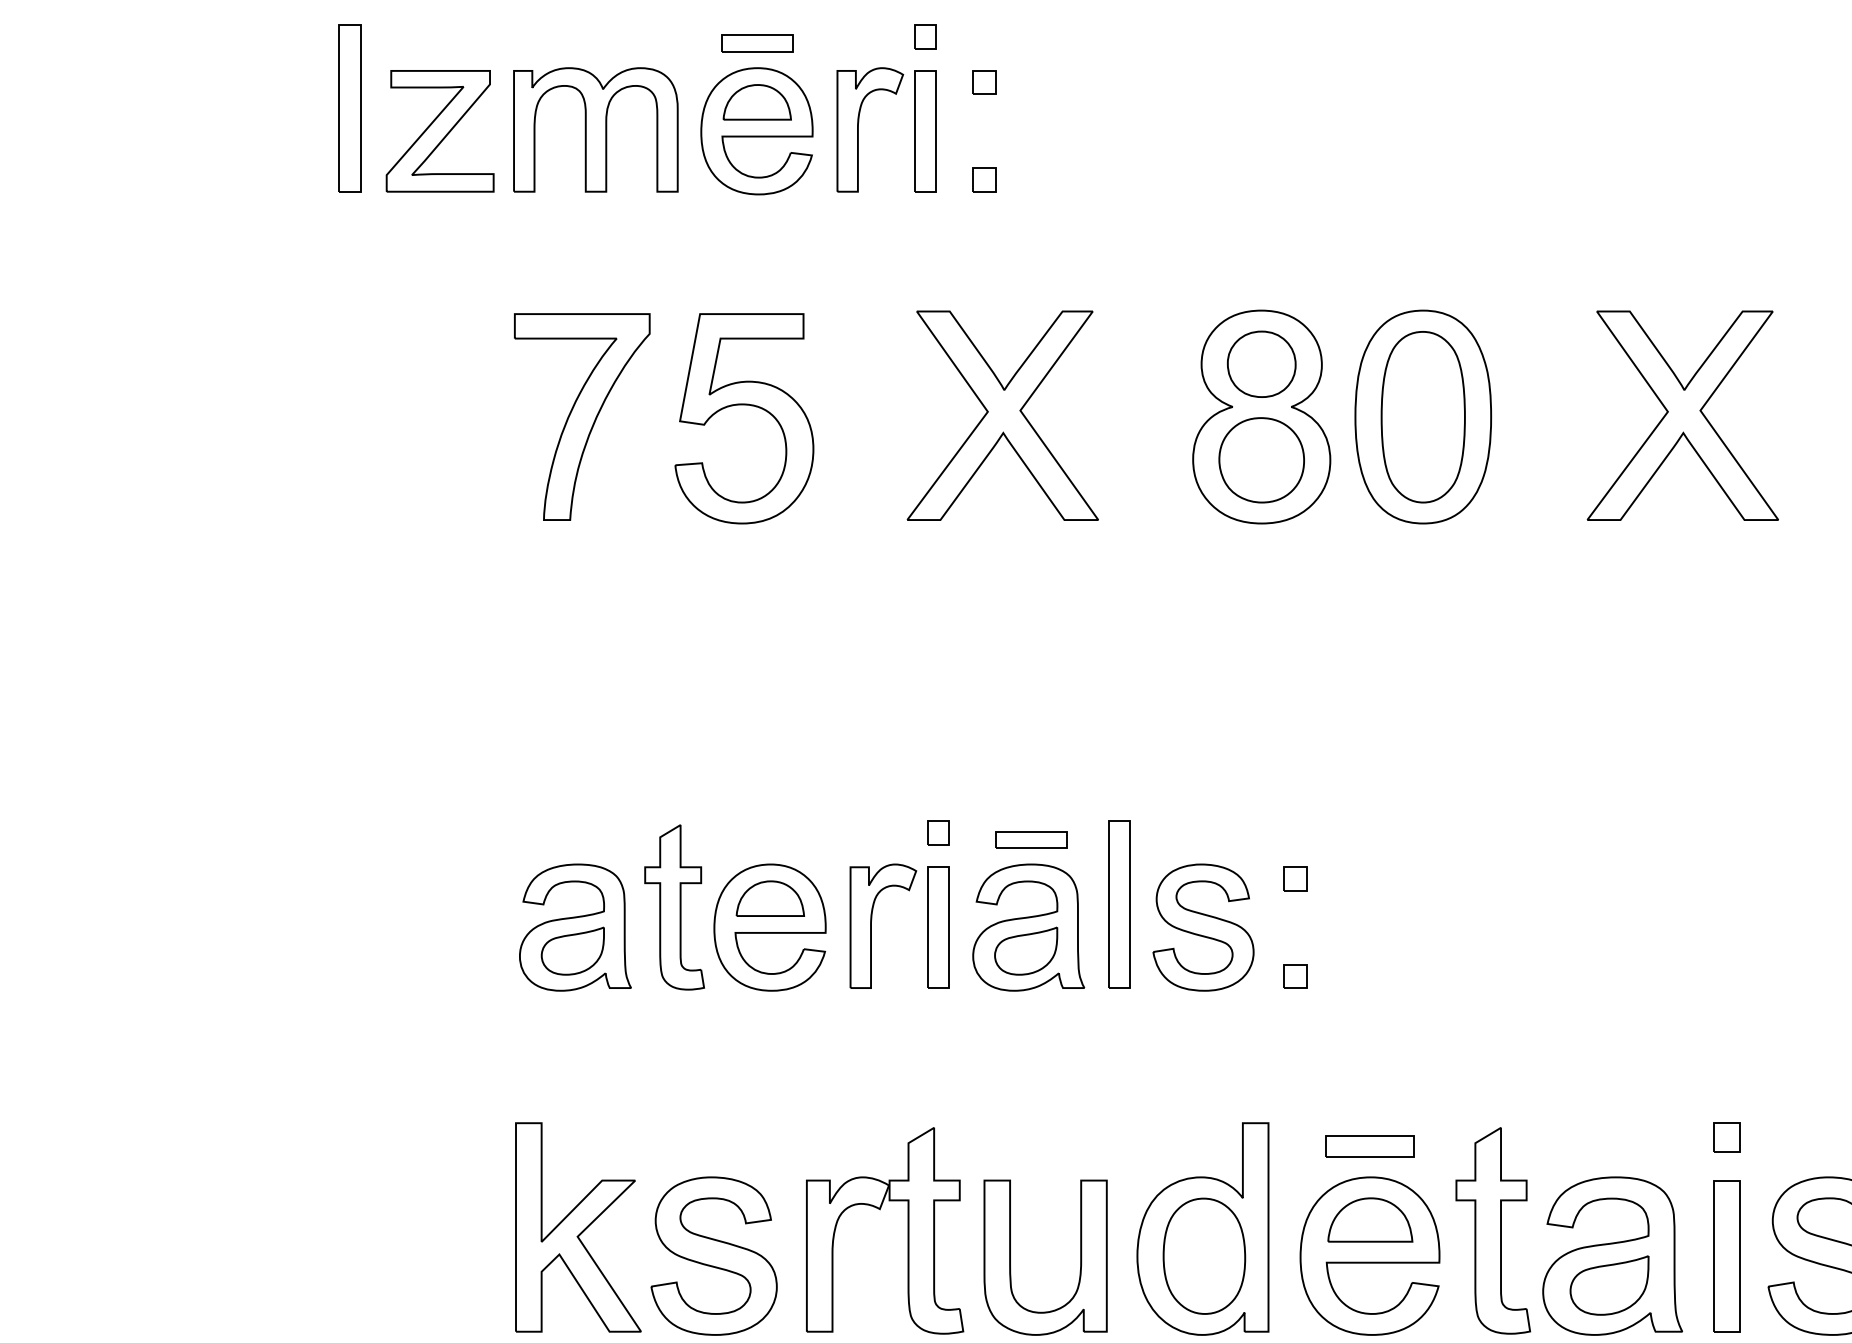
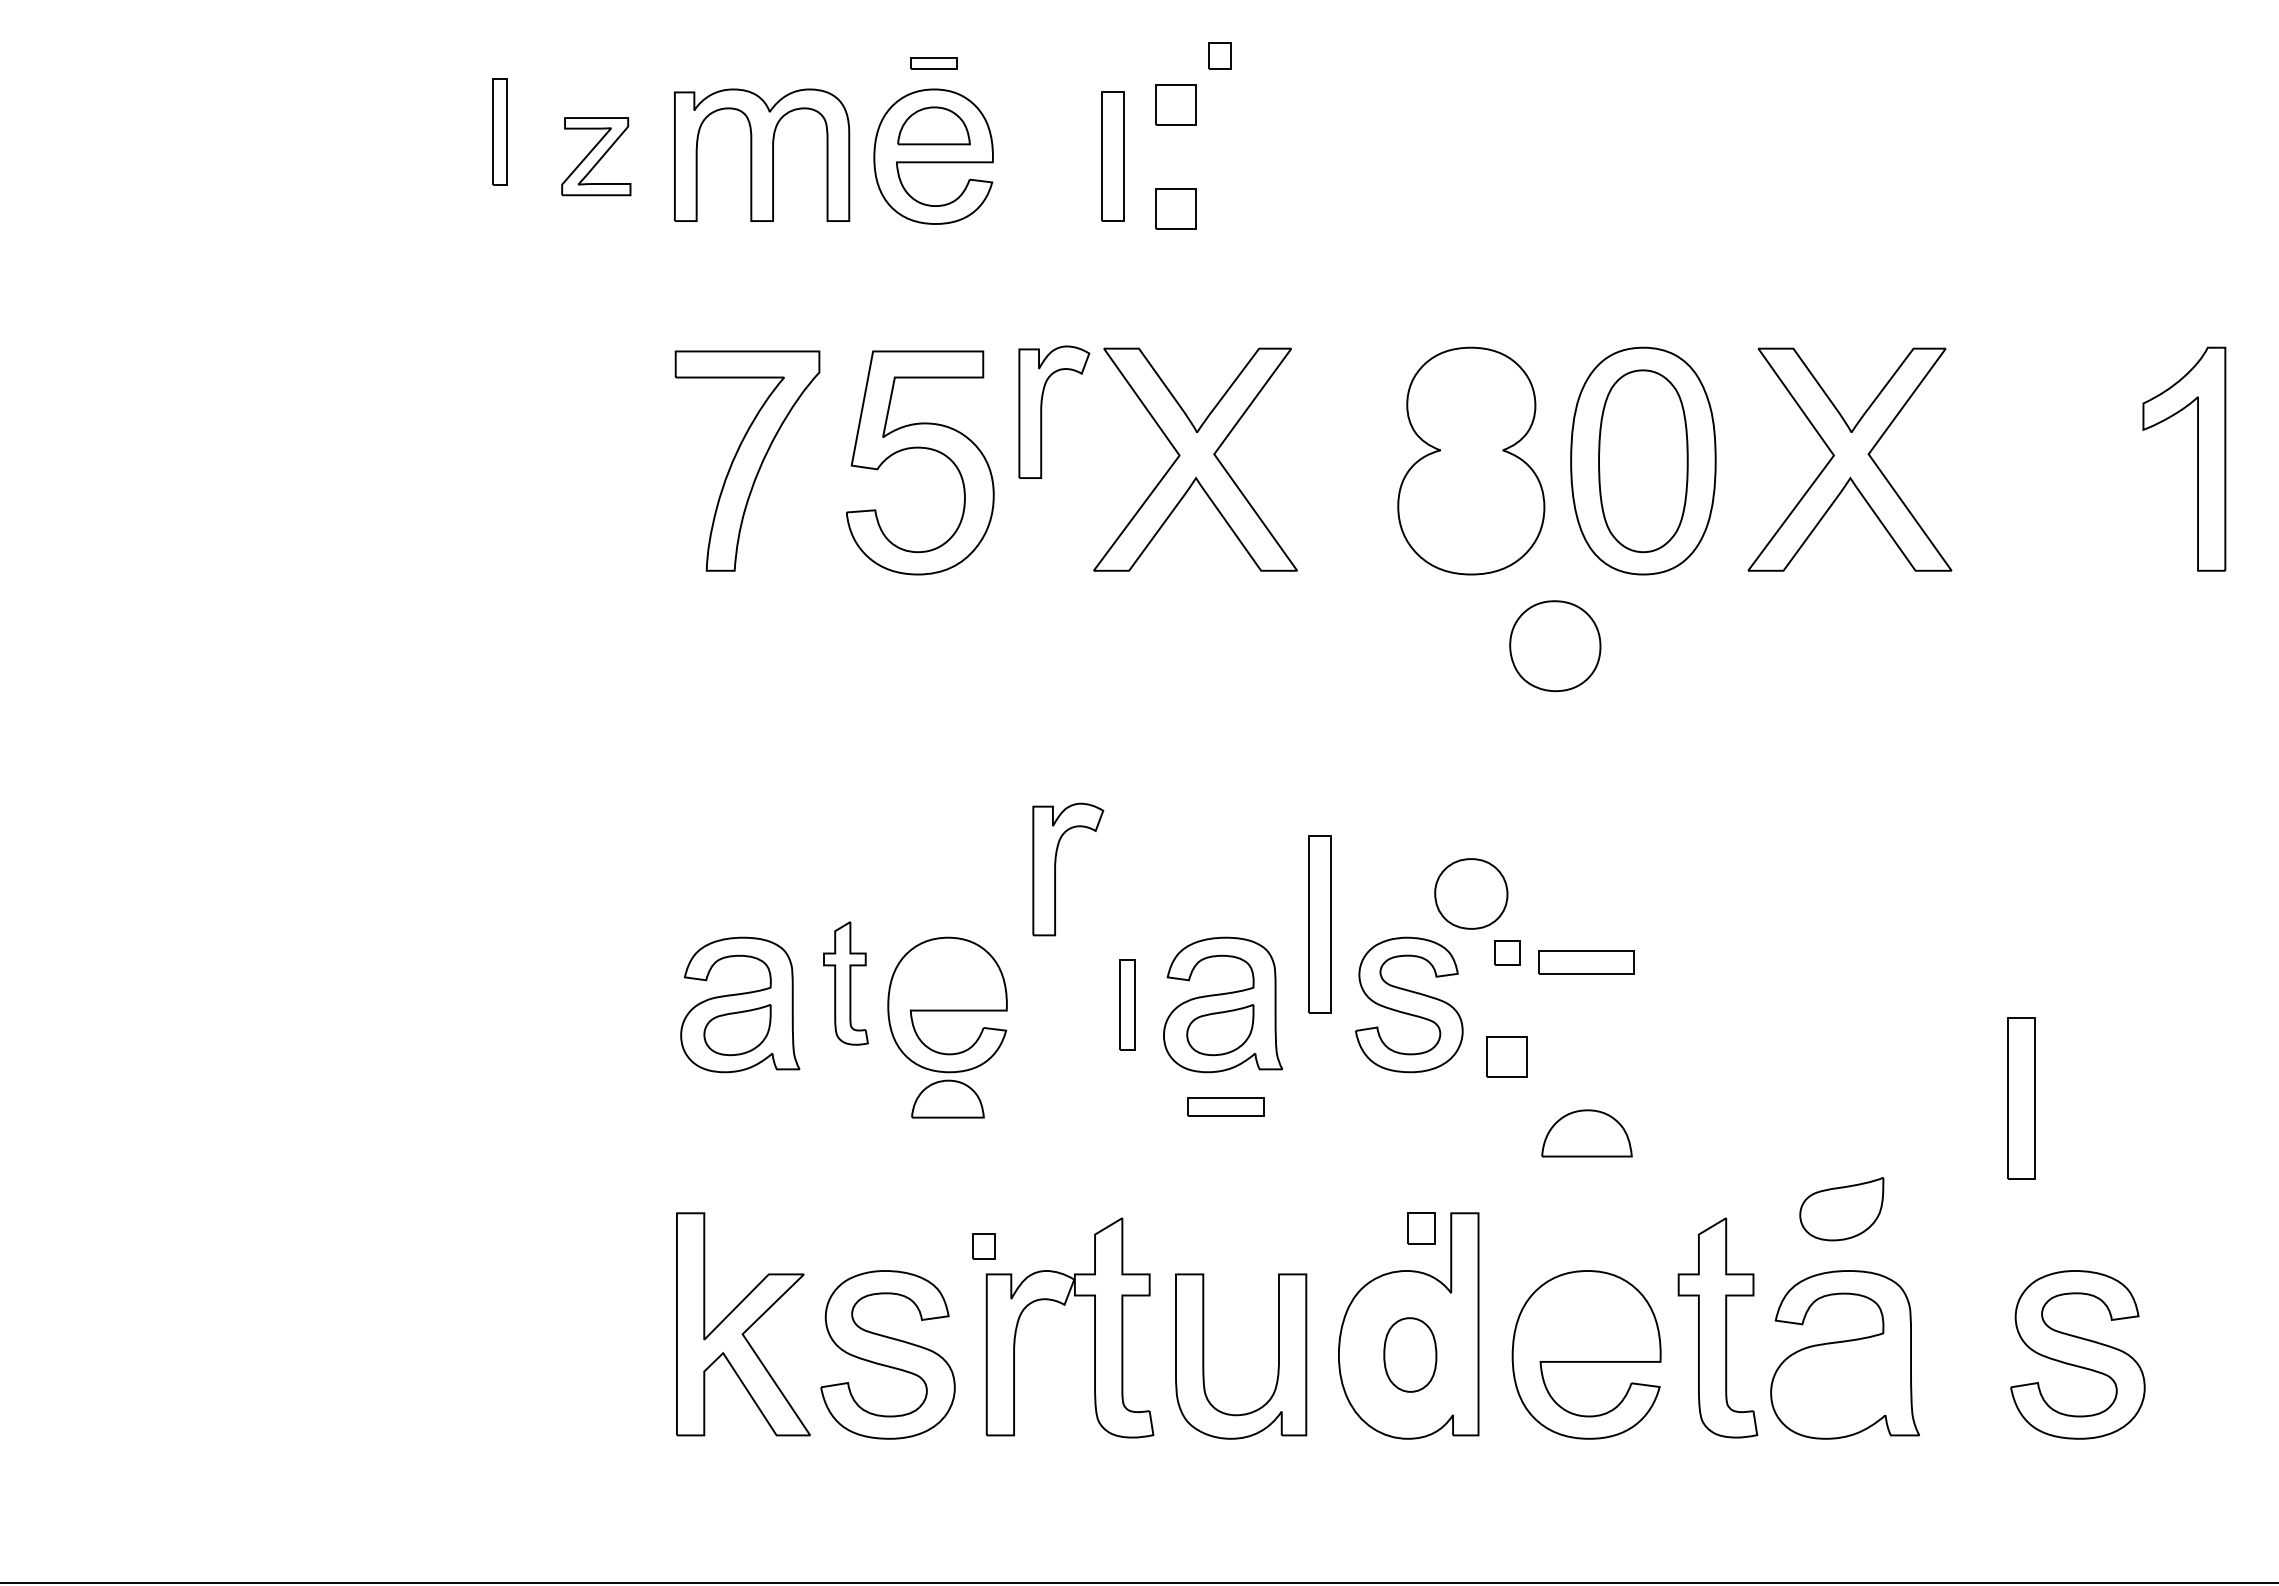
part: (924, 36) -> (1219, 55), moved
part: (756, 42) -> (933, 62), size x0.6
part: (984, 82) -> (1175, 104), size x1.6
part: (350, 107) -> (500, 131), size x0.6
part: (859, 129) -> (1042, 411), moved
part: (440, 131) -> (596, 156), size x0.6
part: (984, 179) -> (1175, 208), size x1.6
part: (1261, 363) -> (1471, 893), moved
part: (1682, 415) -> (1849, 459), moved
part: (1261, 460) -> (1555, 646), moved
part: (938, 833) -> (983, 1246), moved
part: (1030, 839) -> (1225, 1106), moved
part: (769, 898) -> (947, 1098), moved
part: (1119, 904) -> (1319, 924), moved
part: (674, 907) -> (845, 983), size x0.7
part: (872, 922) -> (1056, 865), moved
part: (938, 927) -> (1126, 1004), size x0.7
part: (1295, 976) -> (1507, 1056), size x1.6
part: (1726, 1137) -> (1421, 1228), moved
part: (1369, 1146) -> (1586, 962), moved
part: (1369, 1220) -> (1586, 1133), moved
part: (1204, 1255) -> (1410, 1354), size x0.6
part: (1726, 1255) -> (2021, 1098), moved
part: (1609, 1285) -> (1841, 1209), moved

